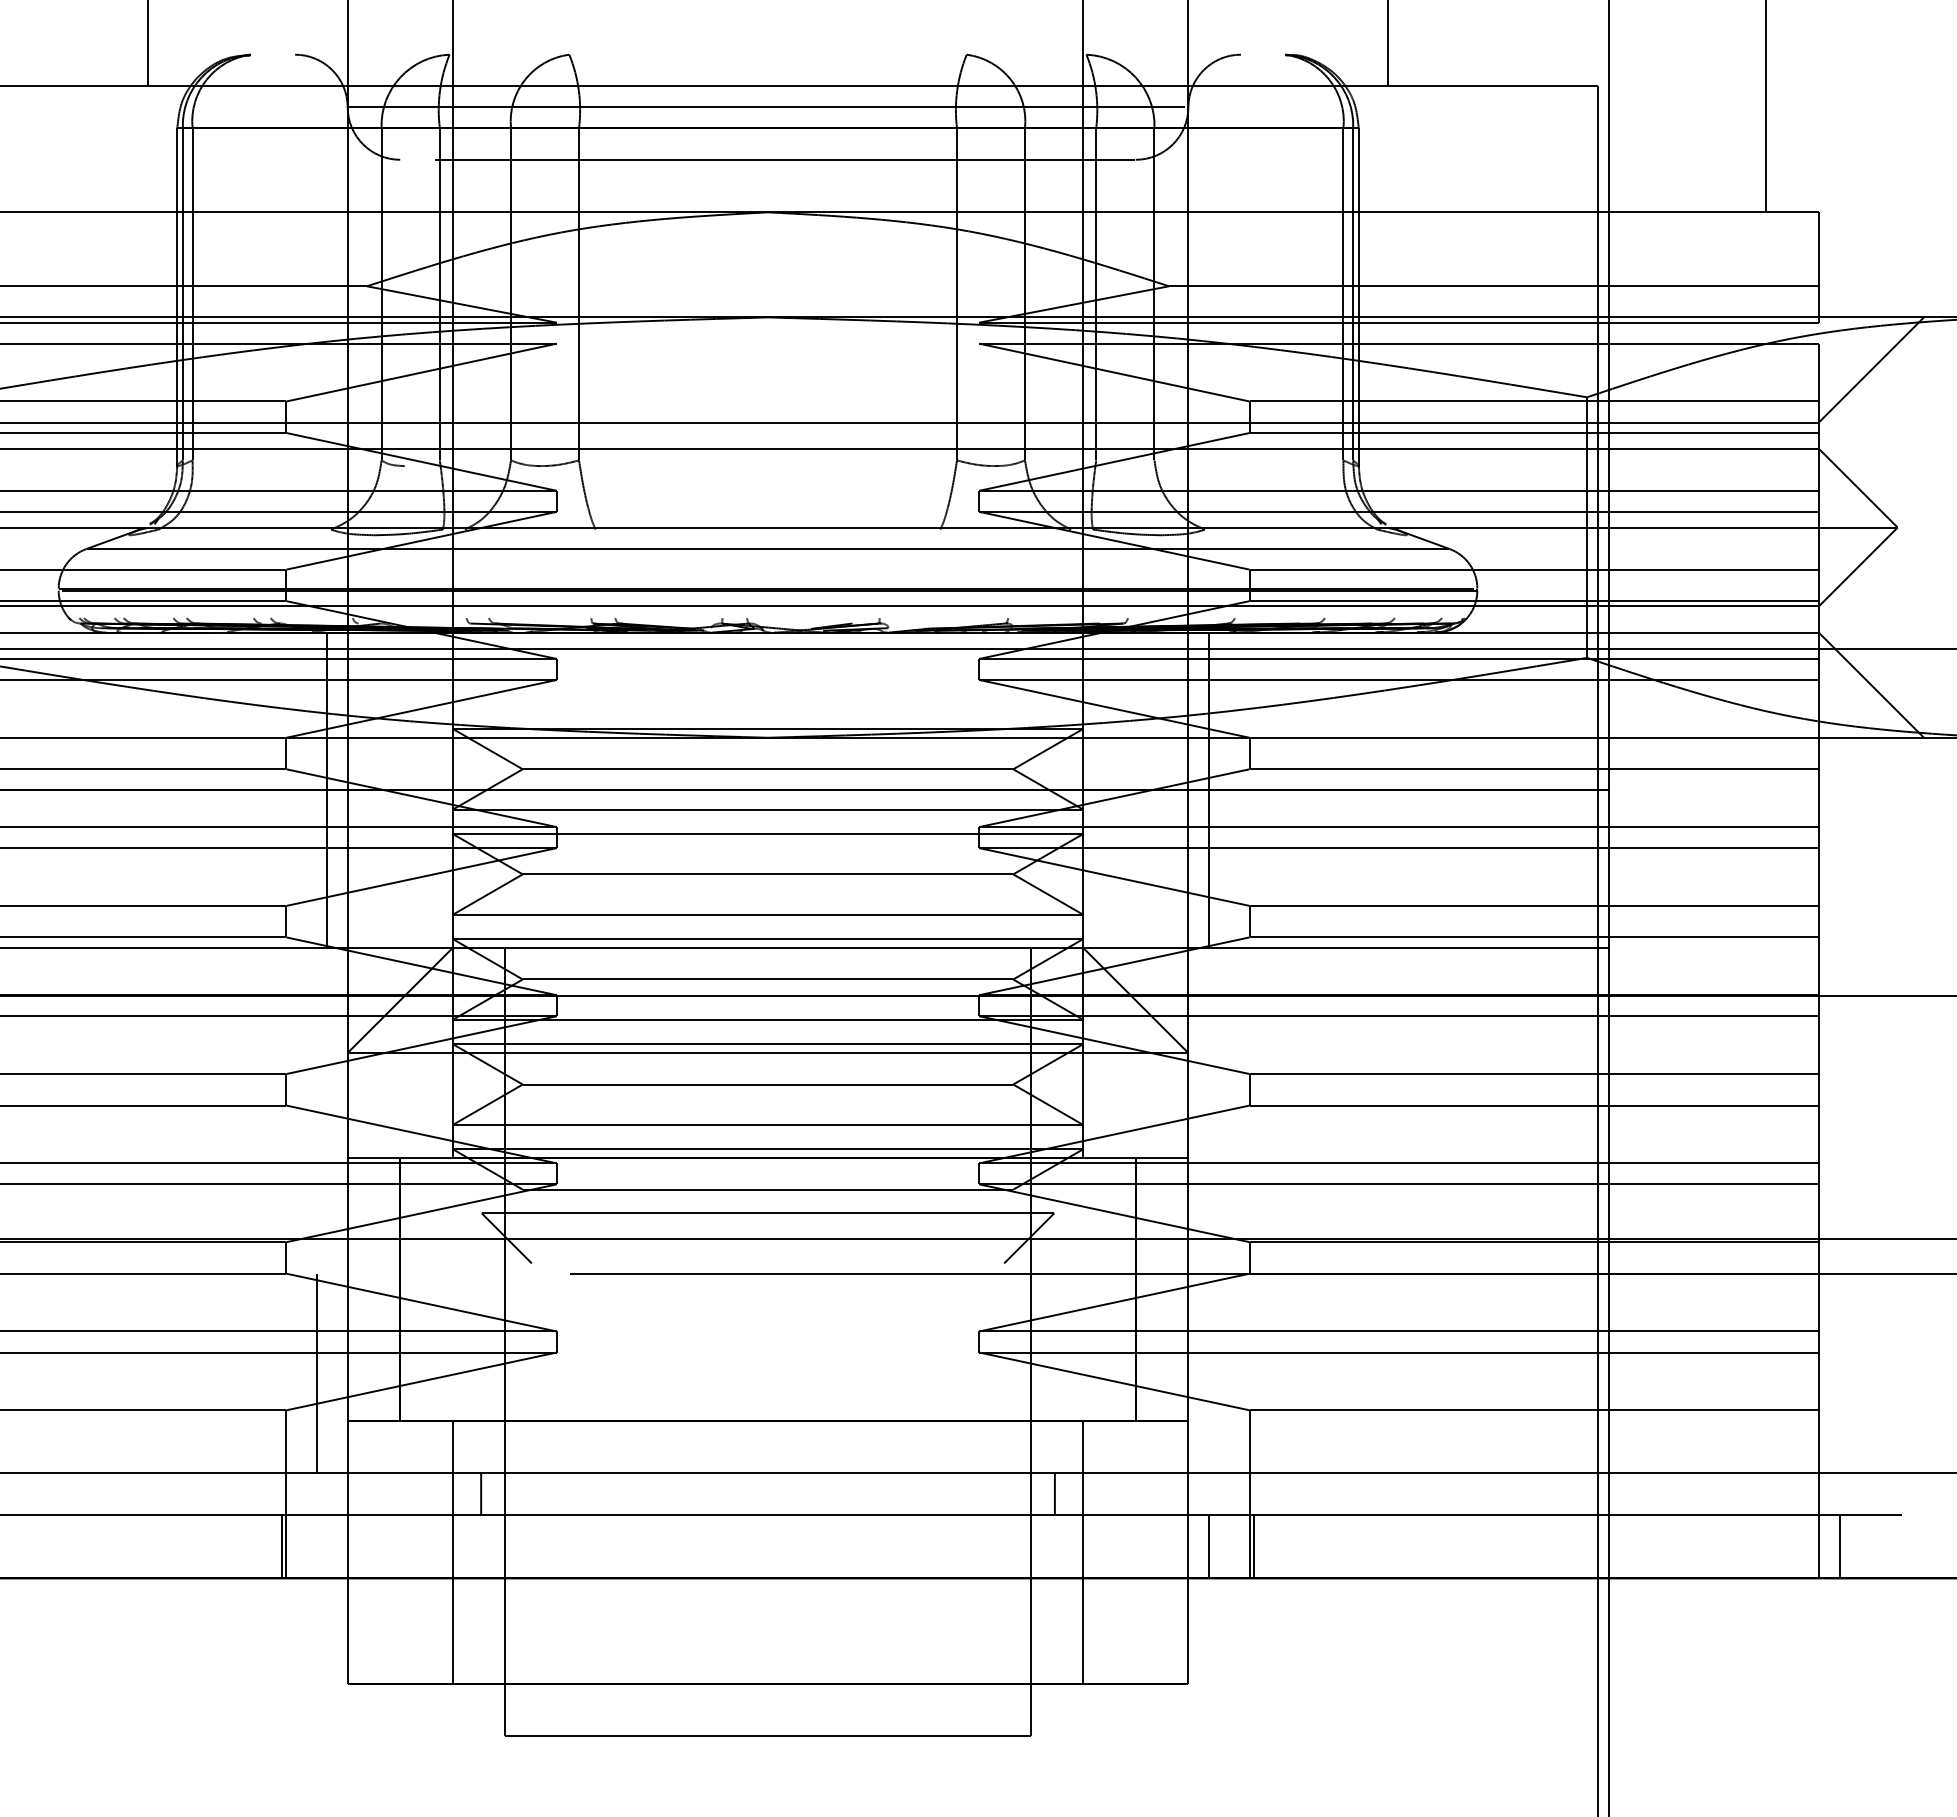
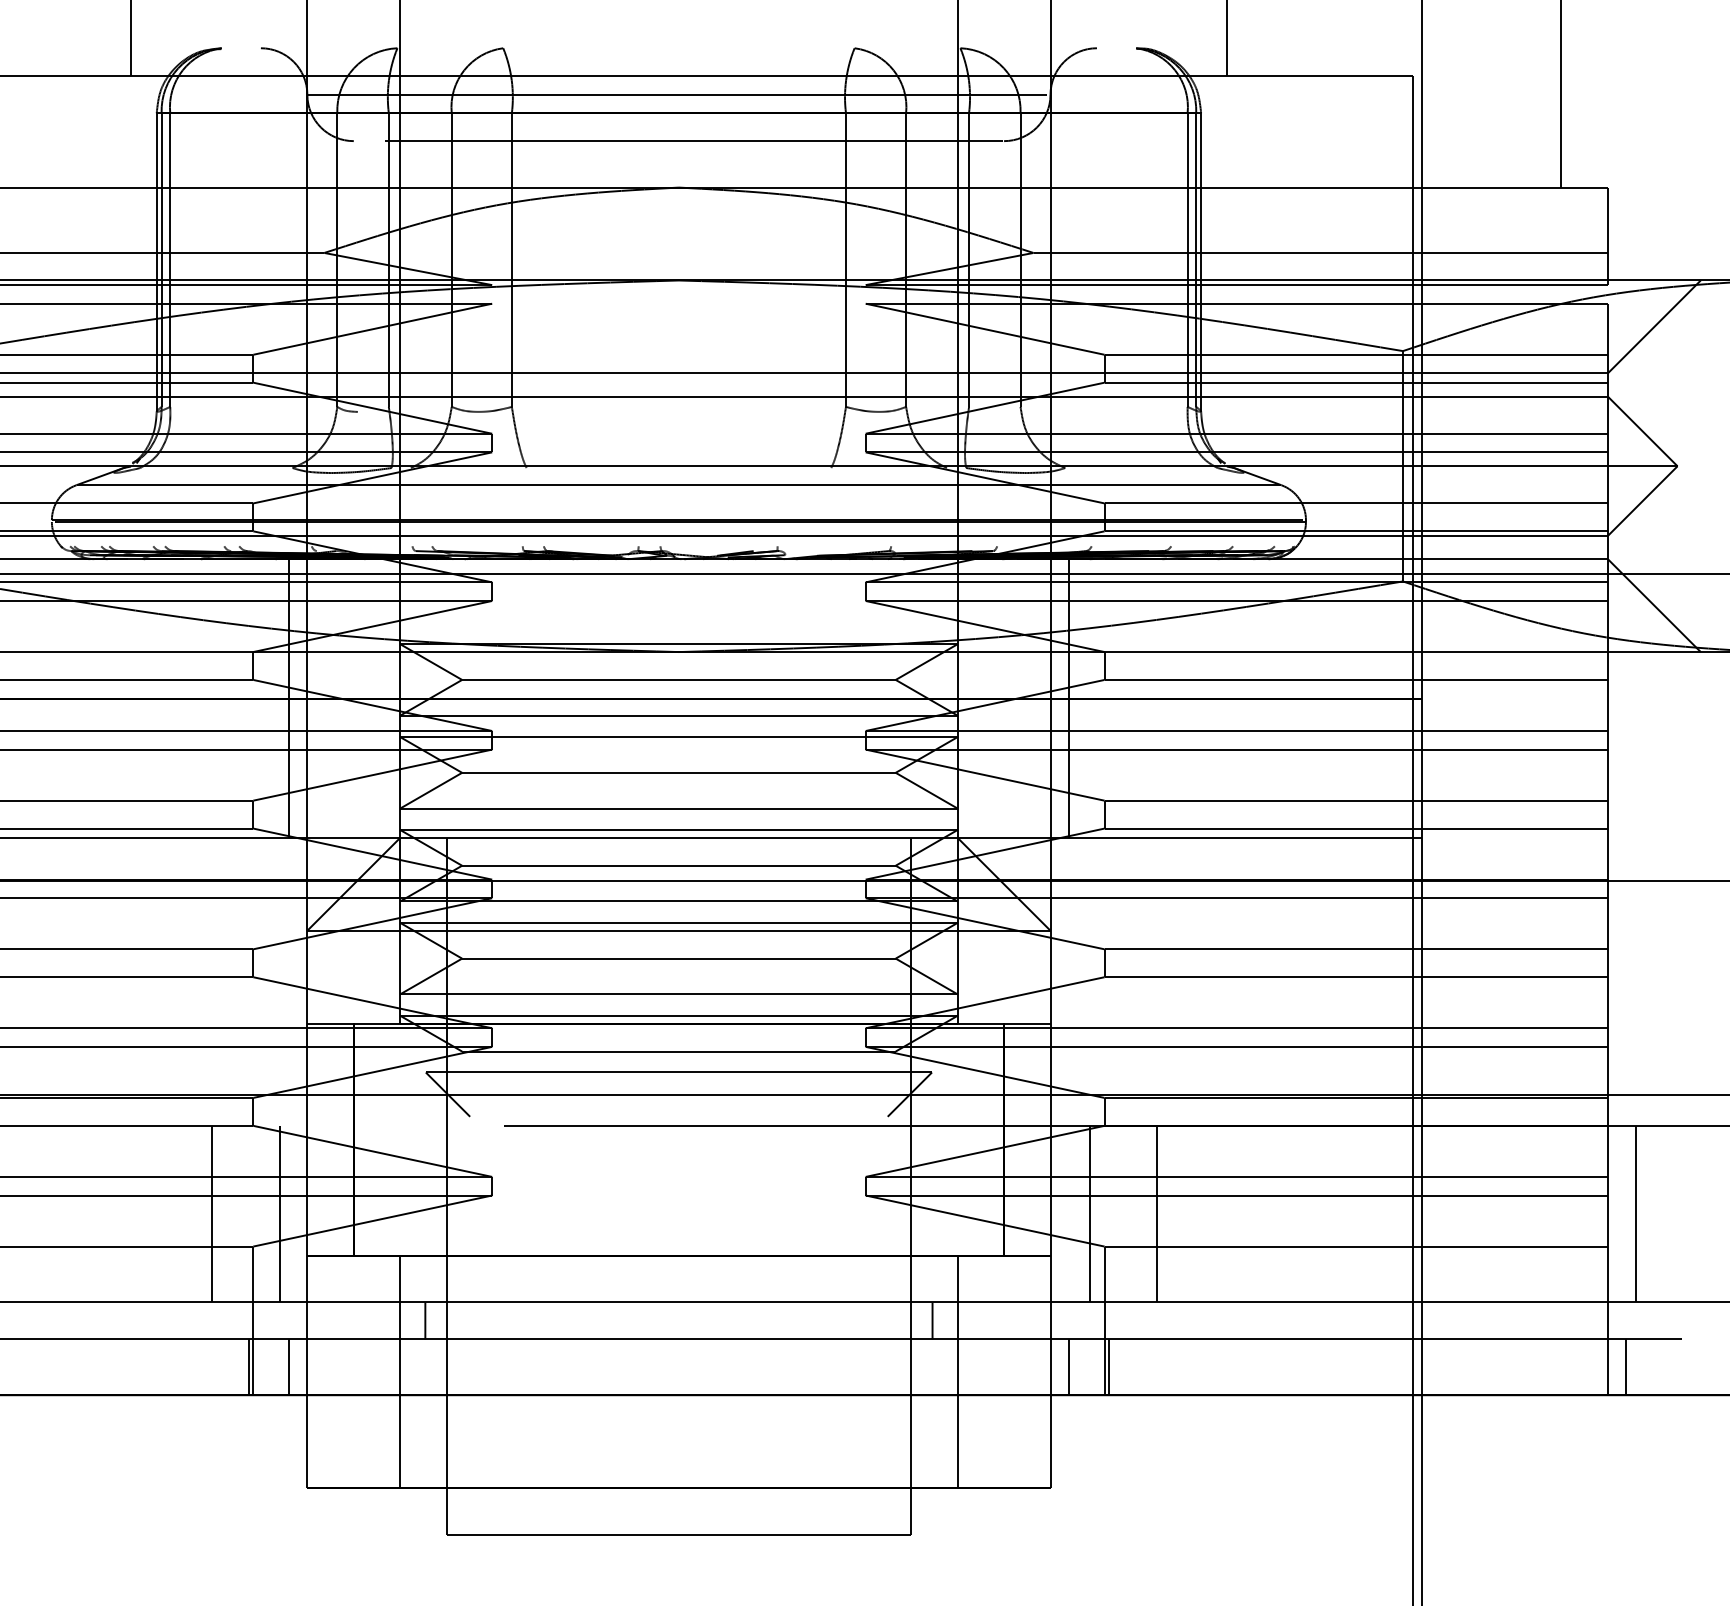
line: (240, 1373) -> (212, 1214), added
line: (1232, 1373) -> (1089, 1214), added
line: (1309, 1373) -> (1157, 1214), added
line: (1850, 1373) -> (1635, 1214), added
line: (326, 1546) -> (288, 1366), added

